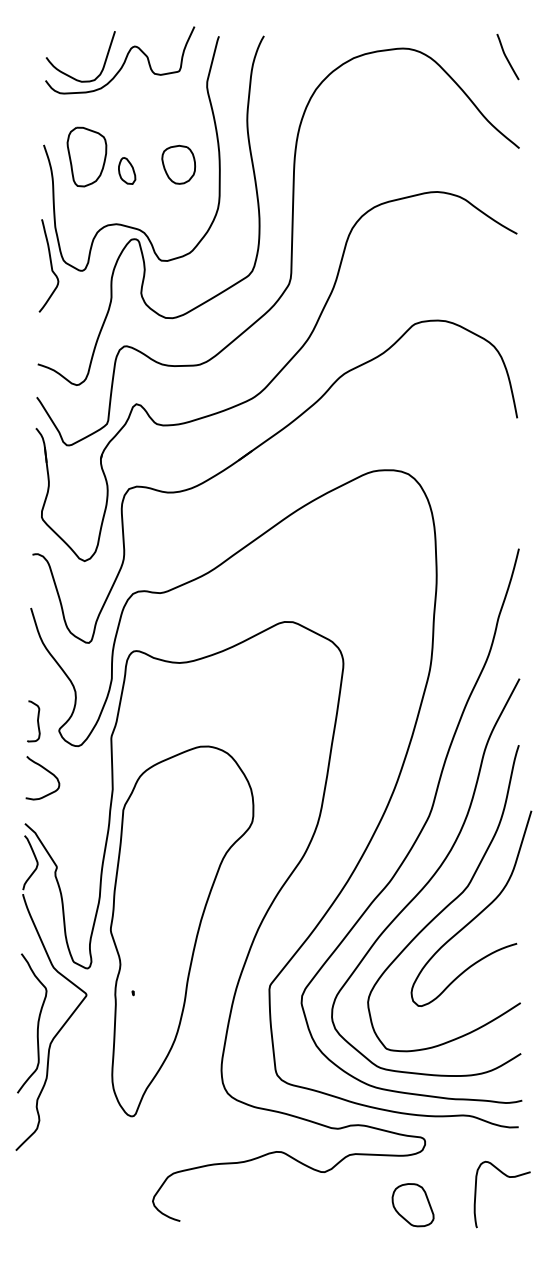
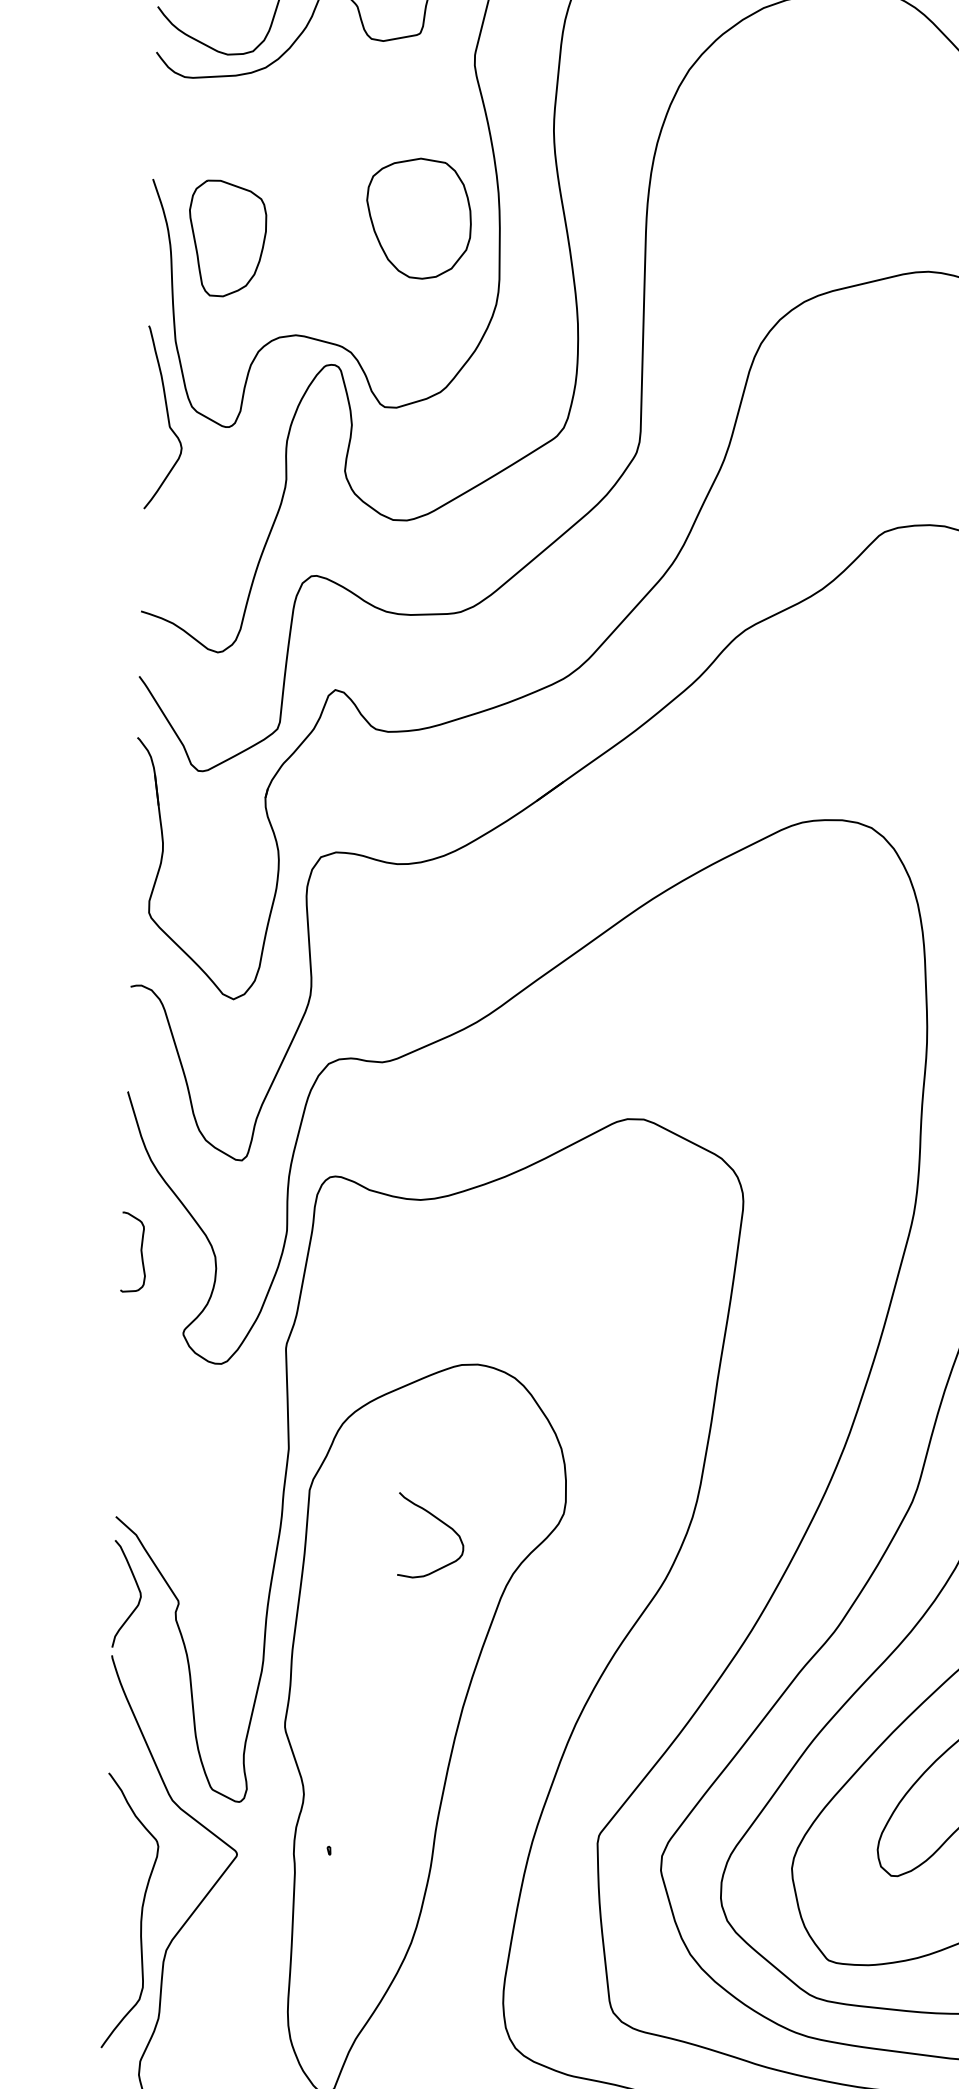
part: (86, 156) -> (227, 237), moved
part: (178, 164) -> (418, 217), size x1.6
part: (127, 170) -> (317, 229), removed
curve: (37, 721) -> (140, 1252), moved
curve: (48, 772) -> (442, 1524), moved

